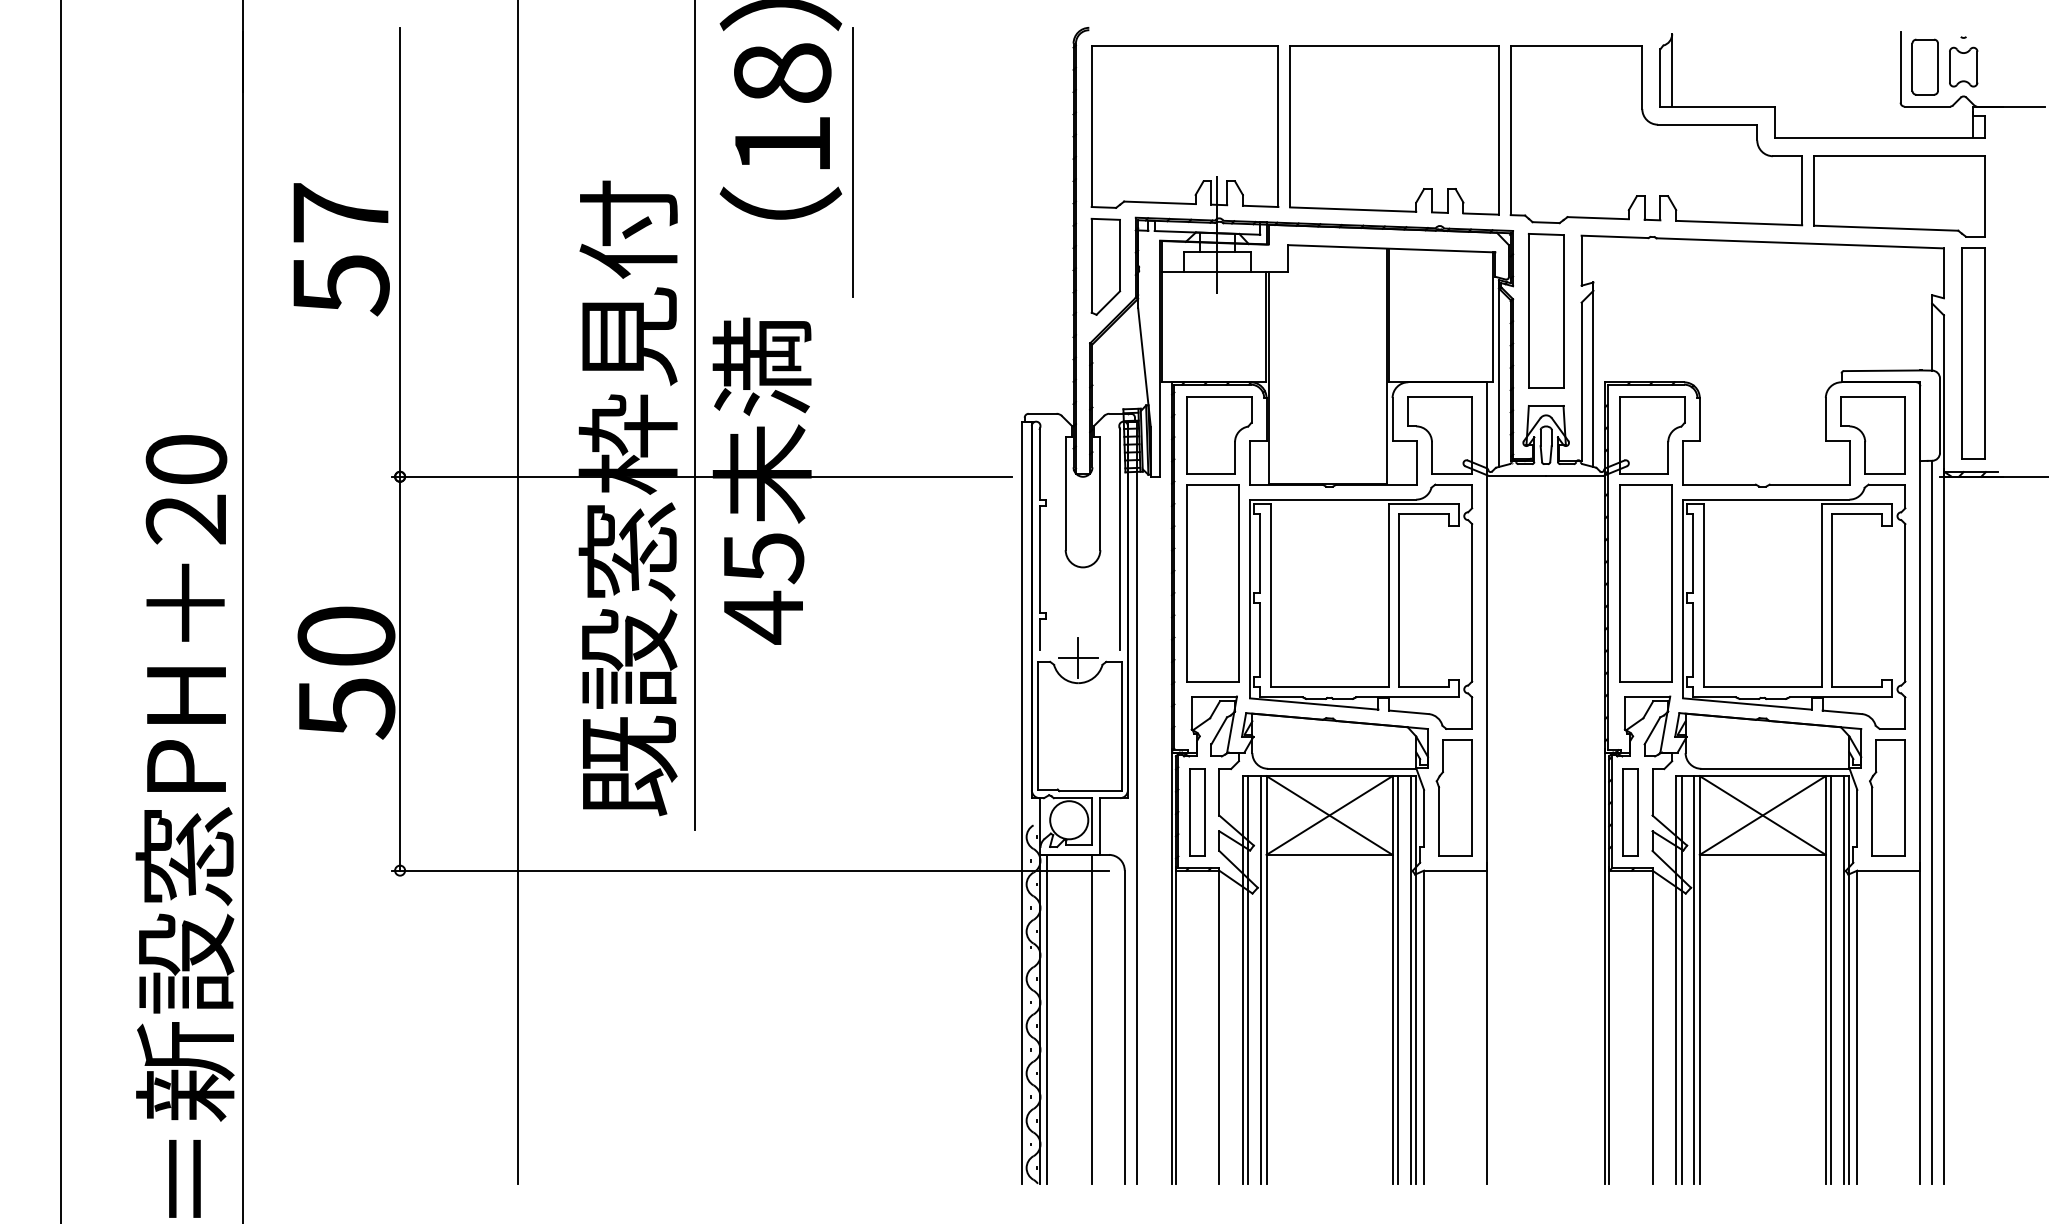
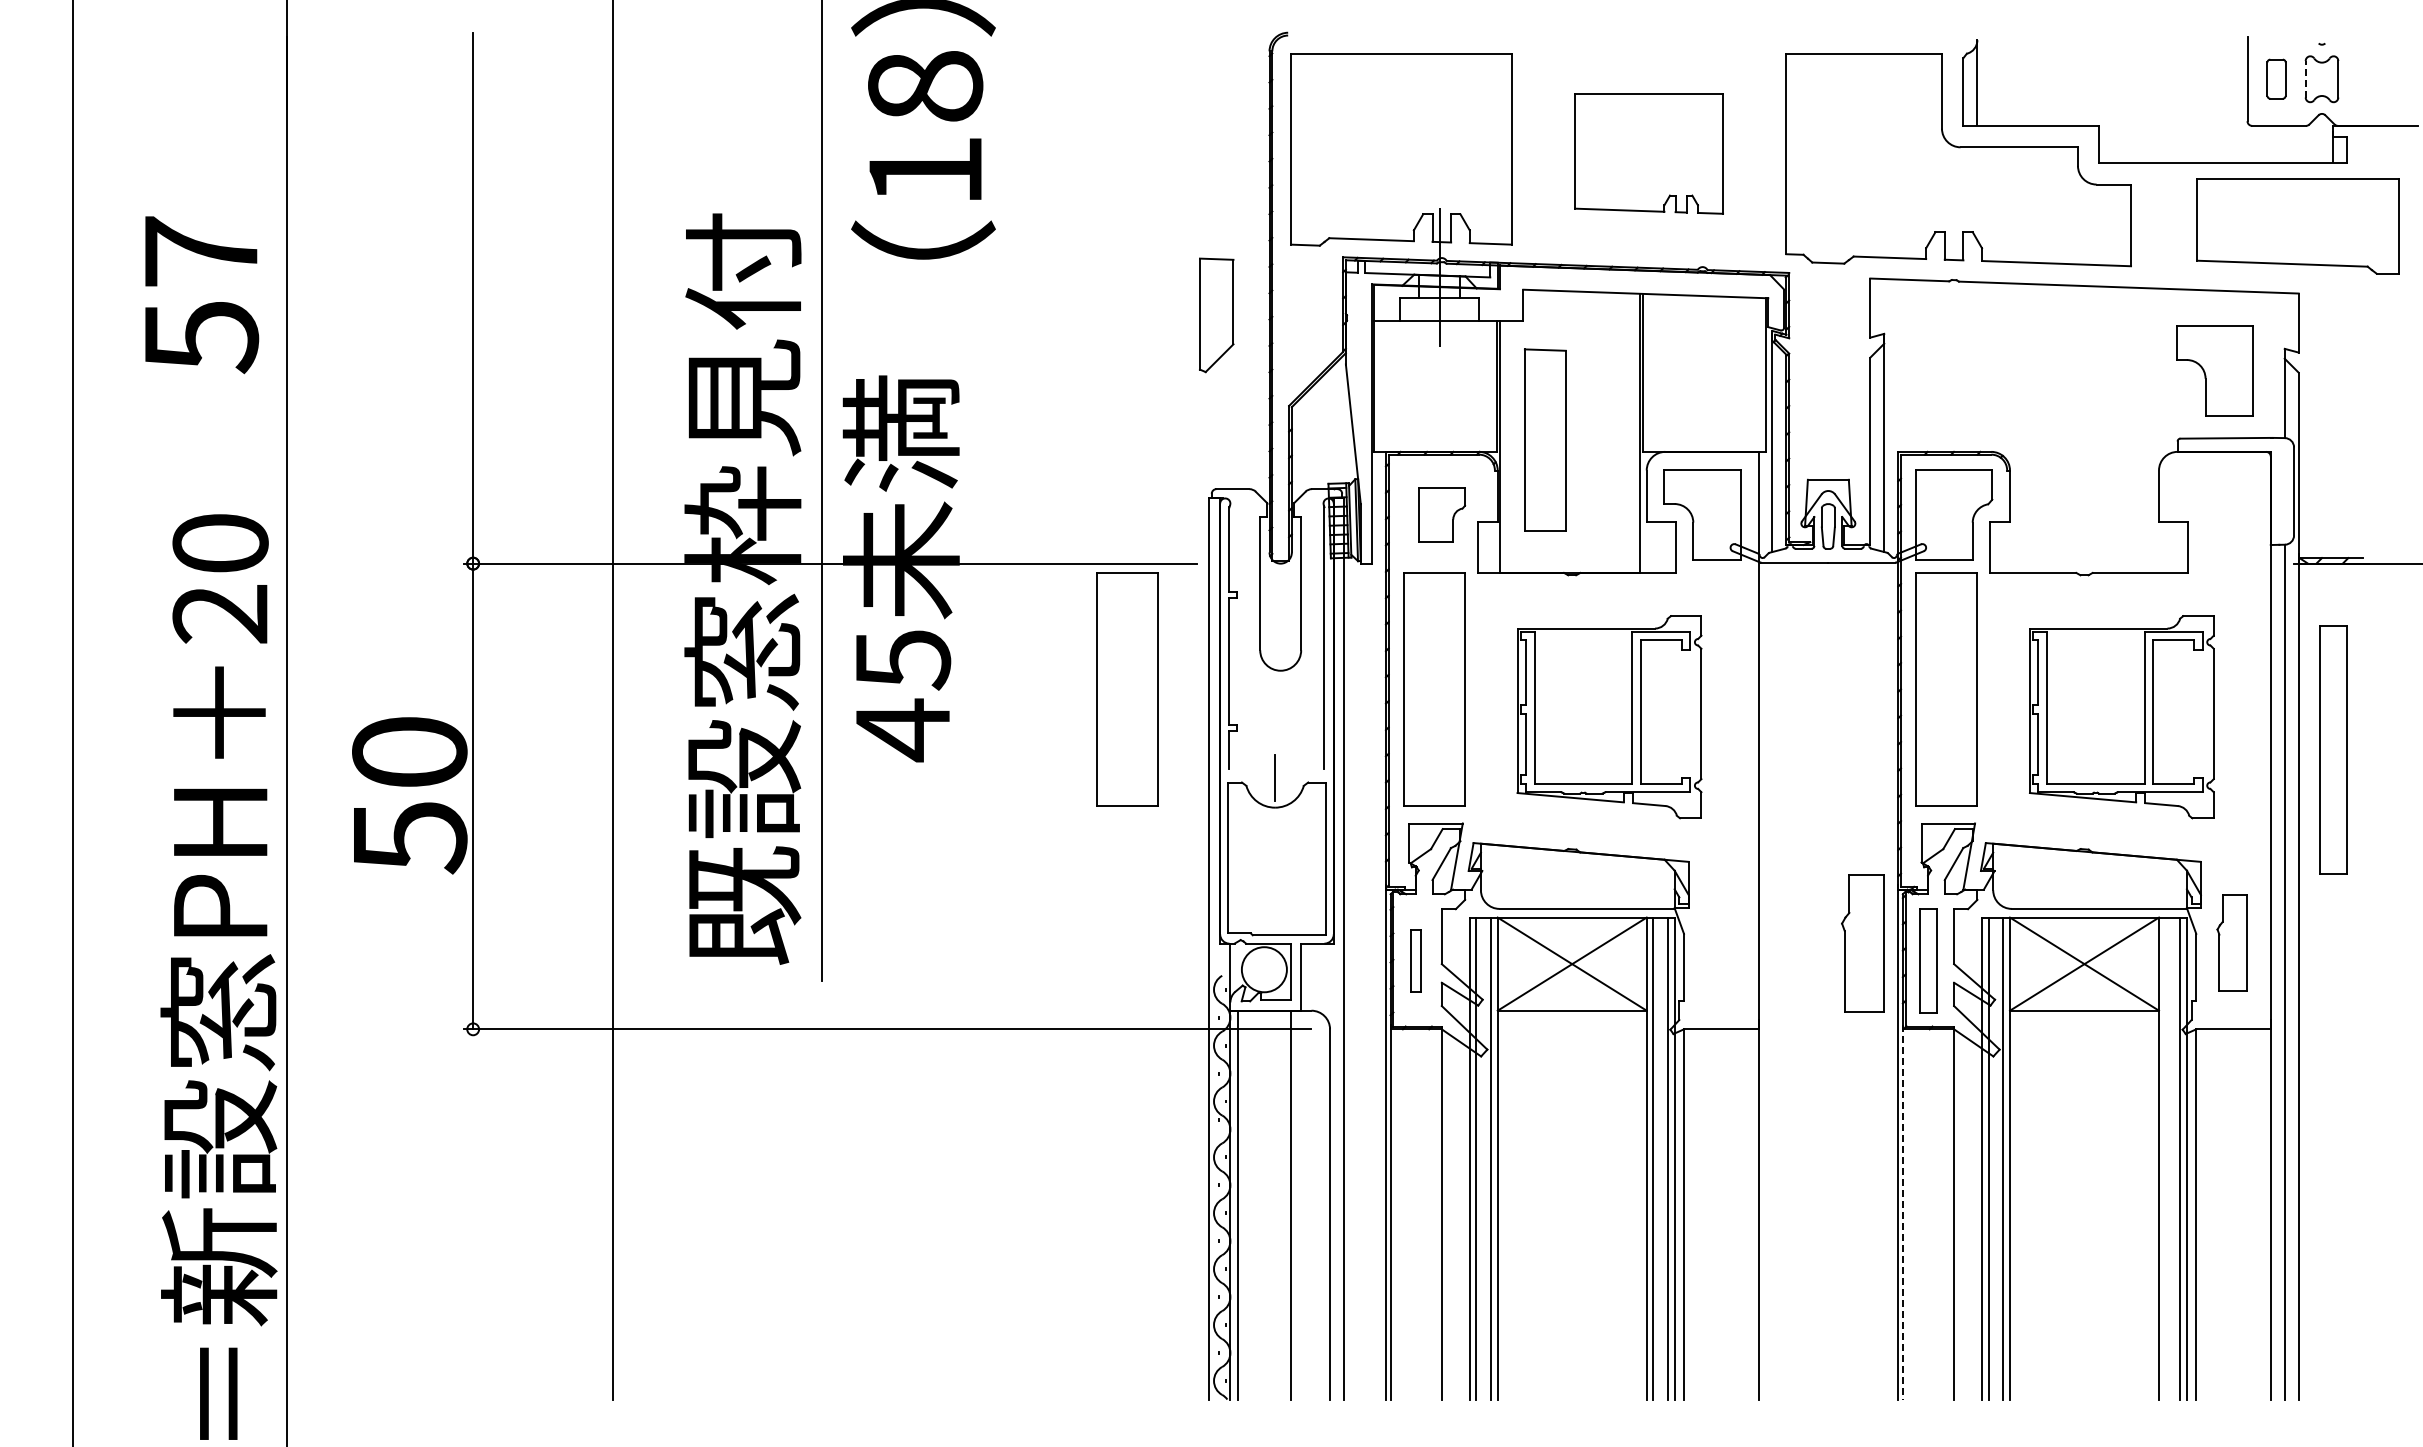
part: (1925, 66) -> (2276, 78), size x0.6
line: (1949, 66) -> (2305, 78), solid -> dashed
part: (1394, 129) -> (1648, 153), size x0.6
line: (852, 162) -> (1008, 191), removed
part: (1898, 196) -> (2297, 226), moved
text: (342, 250) -> (202, 295), moved
part: (1105, 266) -> (1216, 315), moved
part: (1546, 310) -> (1545, 439), moved
part: (1973, 353) -> (2333, 749), moved
part: (1219, 435) -> (1442, 514), size x0.6
part: (1872, 435) -> (2214, 370), moved
part: (953, 583) -> (1127, 689), added
part: (1361, 606) -> (1609, 716), size x0.7
part: (1794, 606) -> (2121, 716), size x0.7
line: (1077, 657) -> (1274, 777), removed
part: (1454, 798) -> (1862, 943), moved
part: (1887, 798) -> (2231, 943), size x0.7
part: (1197, 812) -> (1415, 960), size x0.6
line: (1831, 979) -> (2165, 1158), removed
line: (1608, 1025) -> (1902, 1212), solid -> dashed

